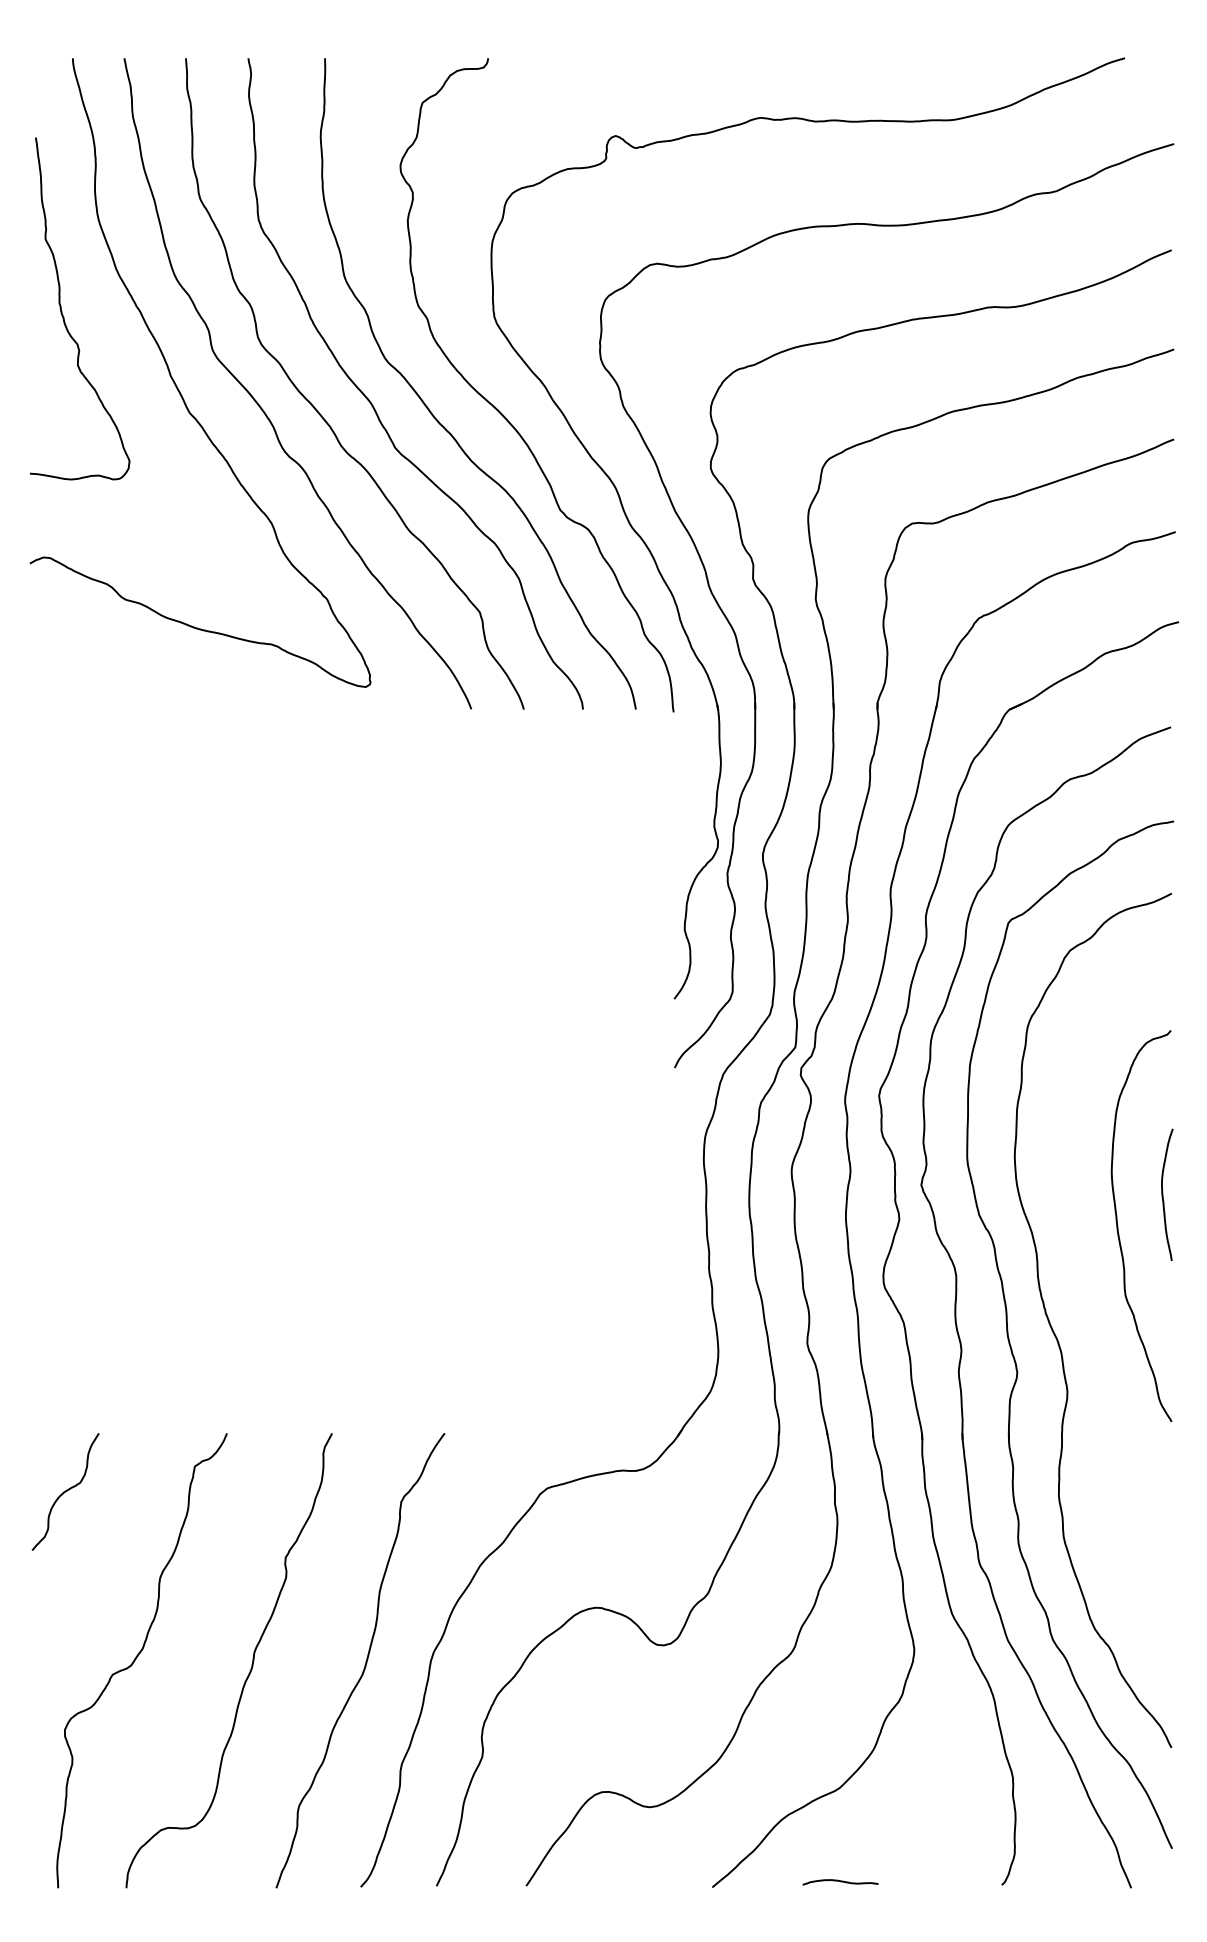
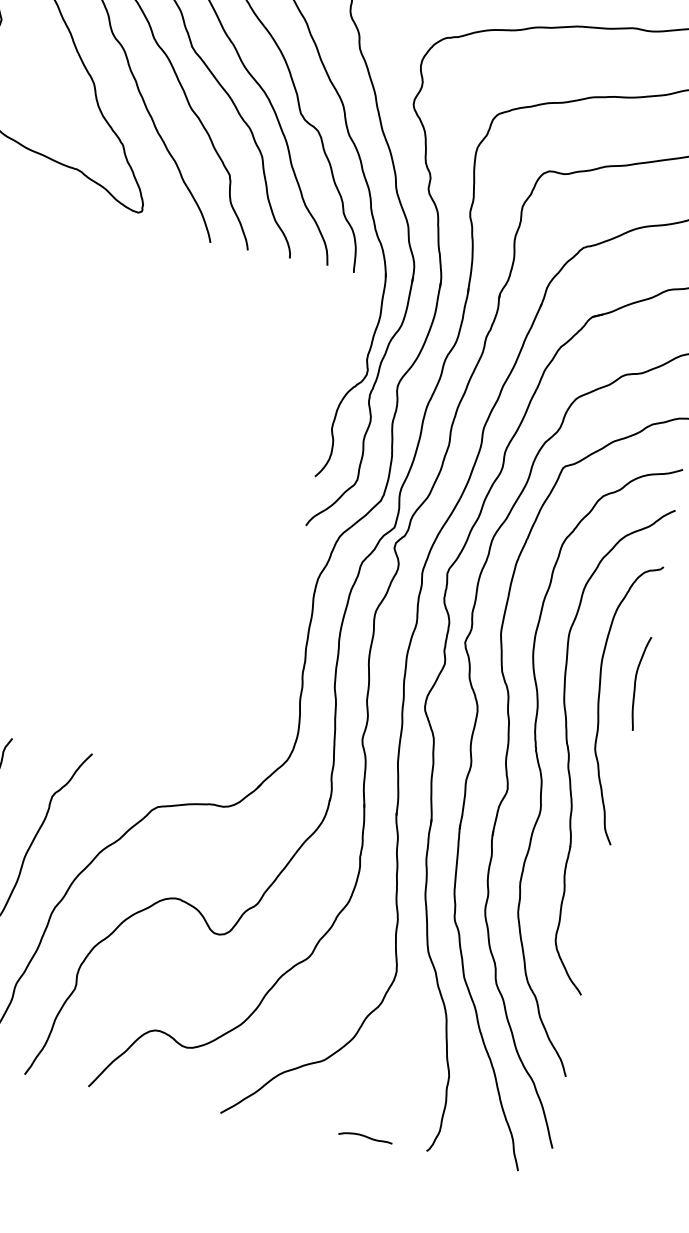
part: (1089, 1300) -> (568, 747), added
curve: (840, 1882) -> (365, 1137), moved

